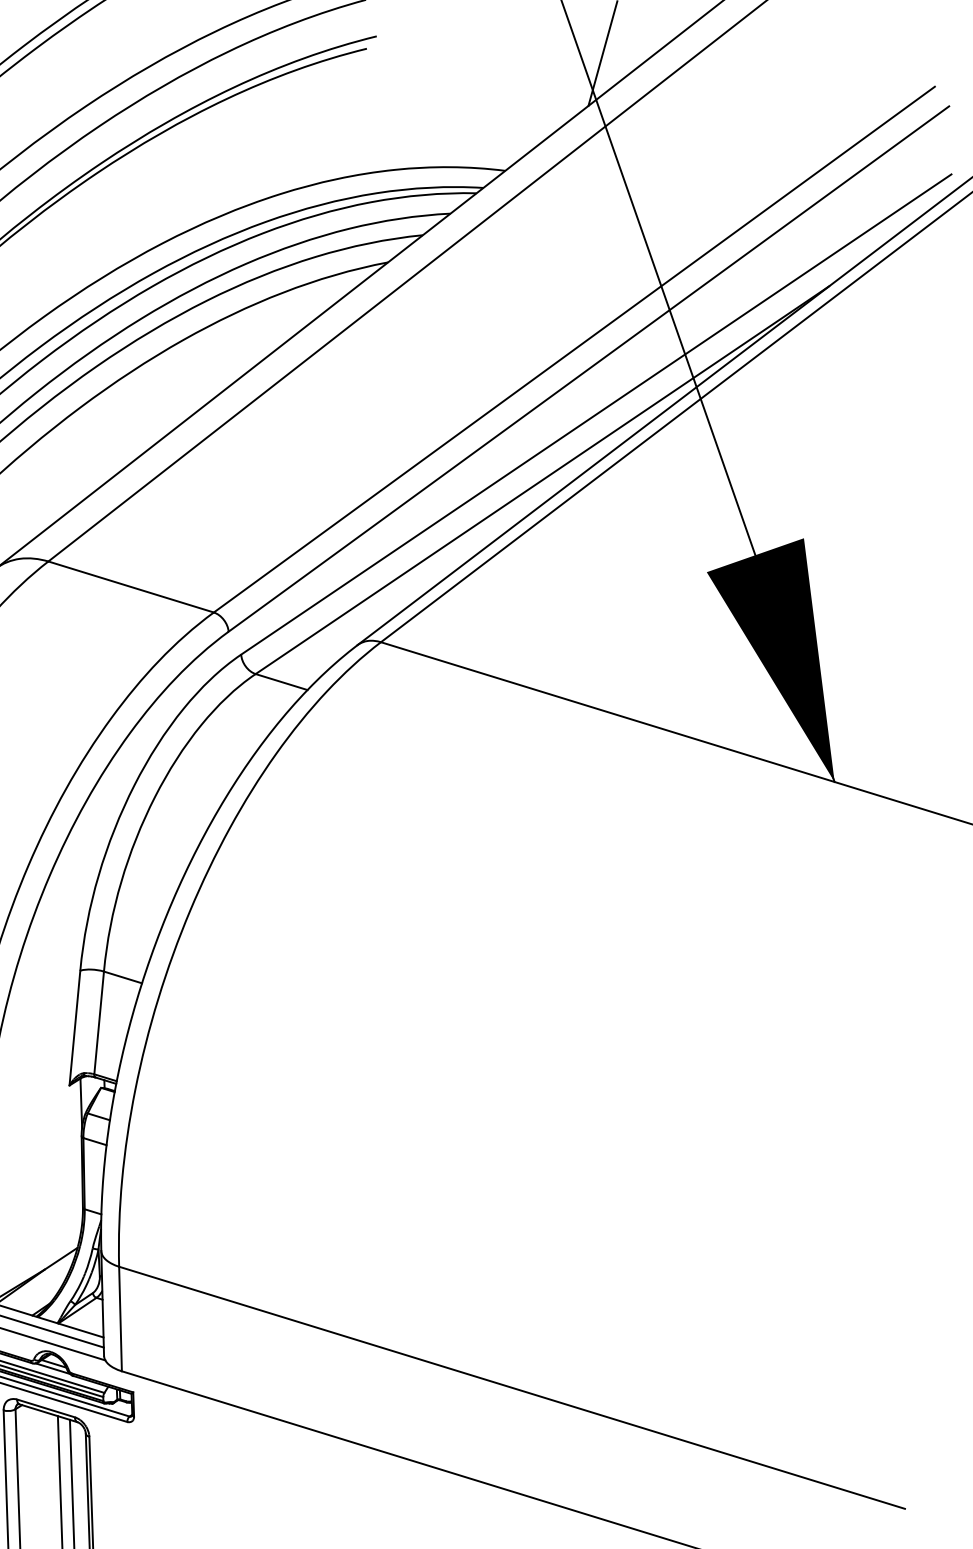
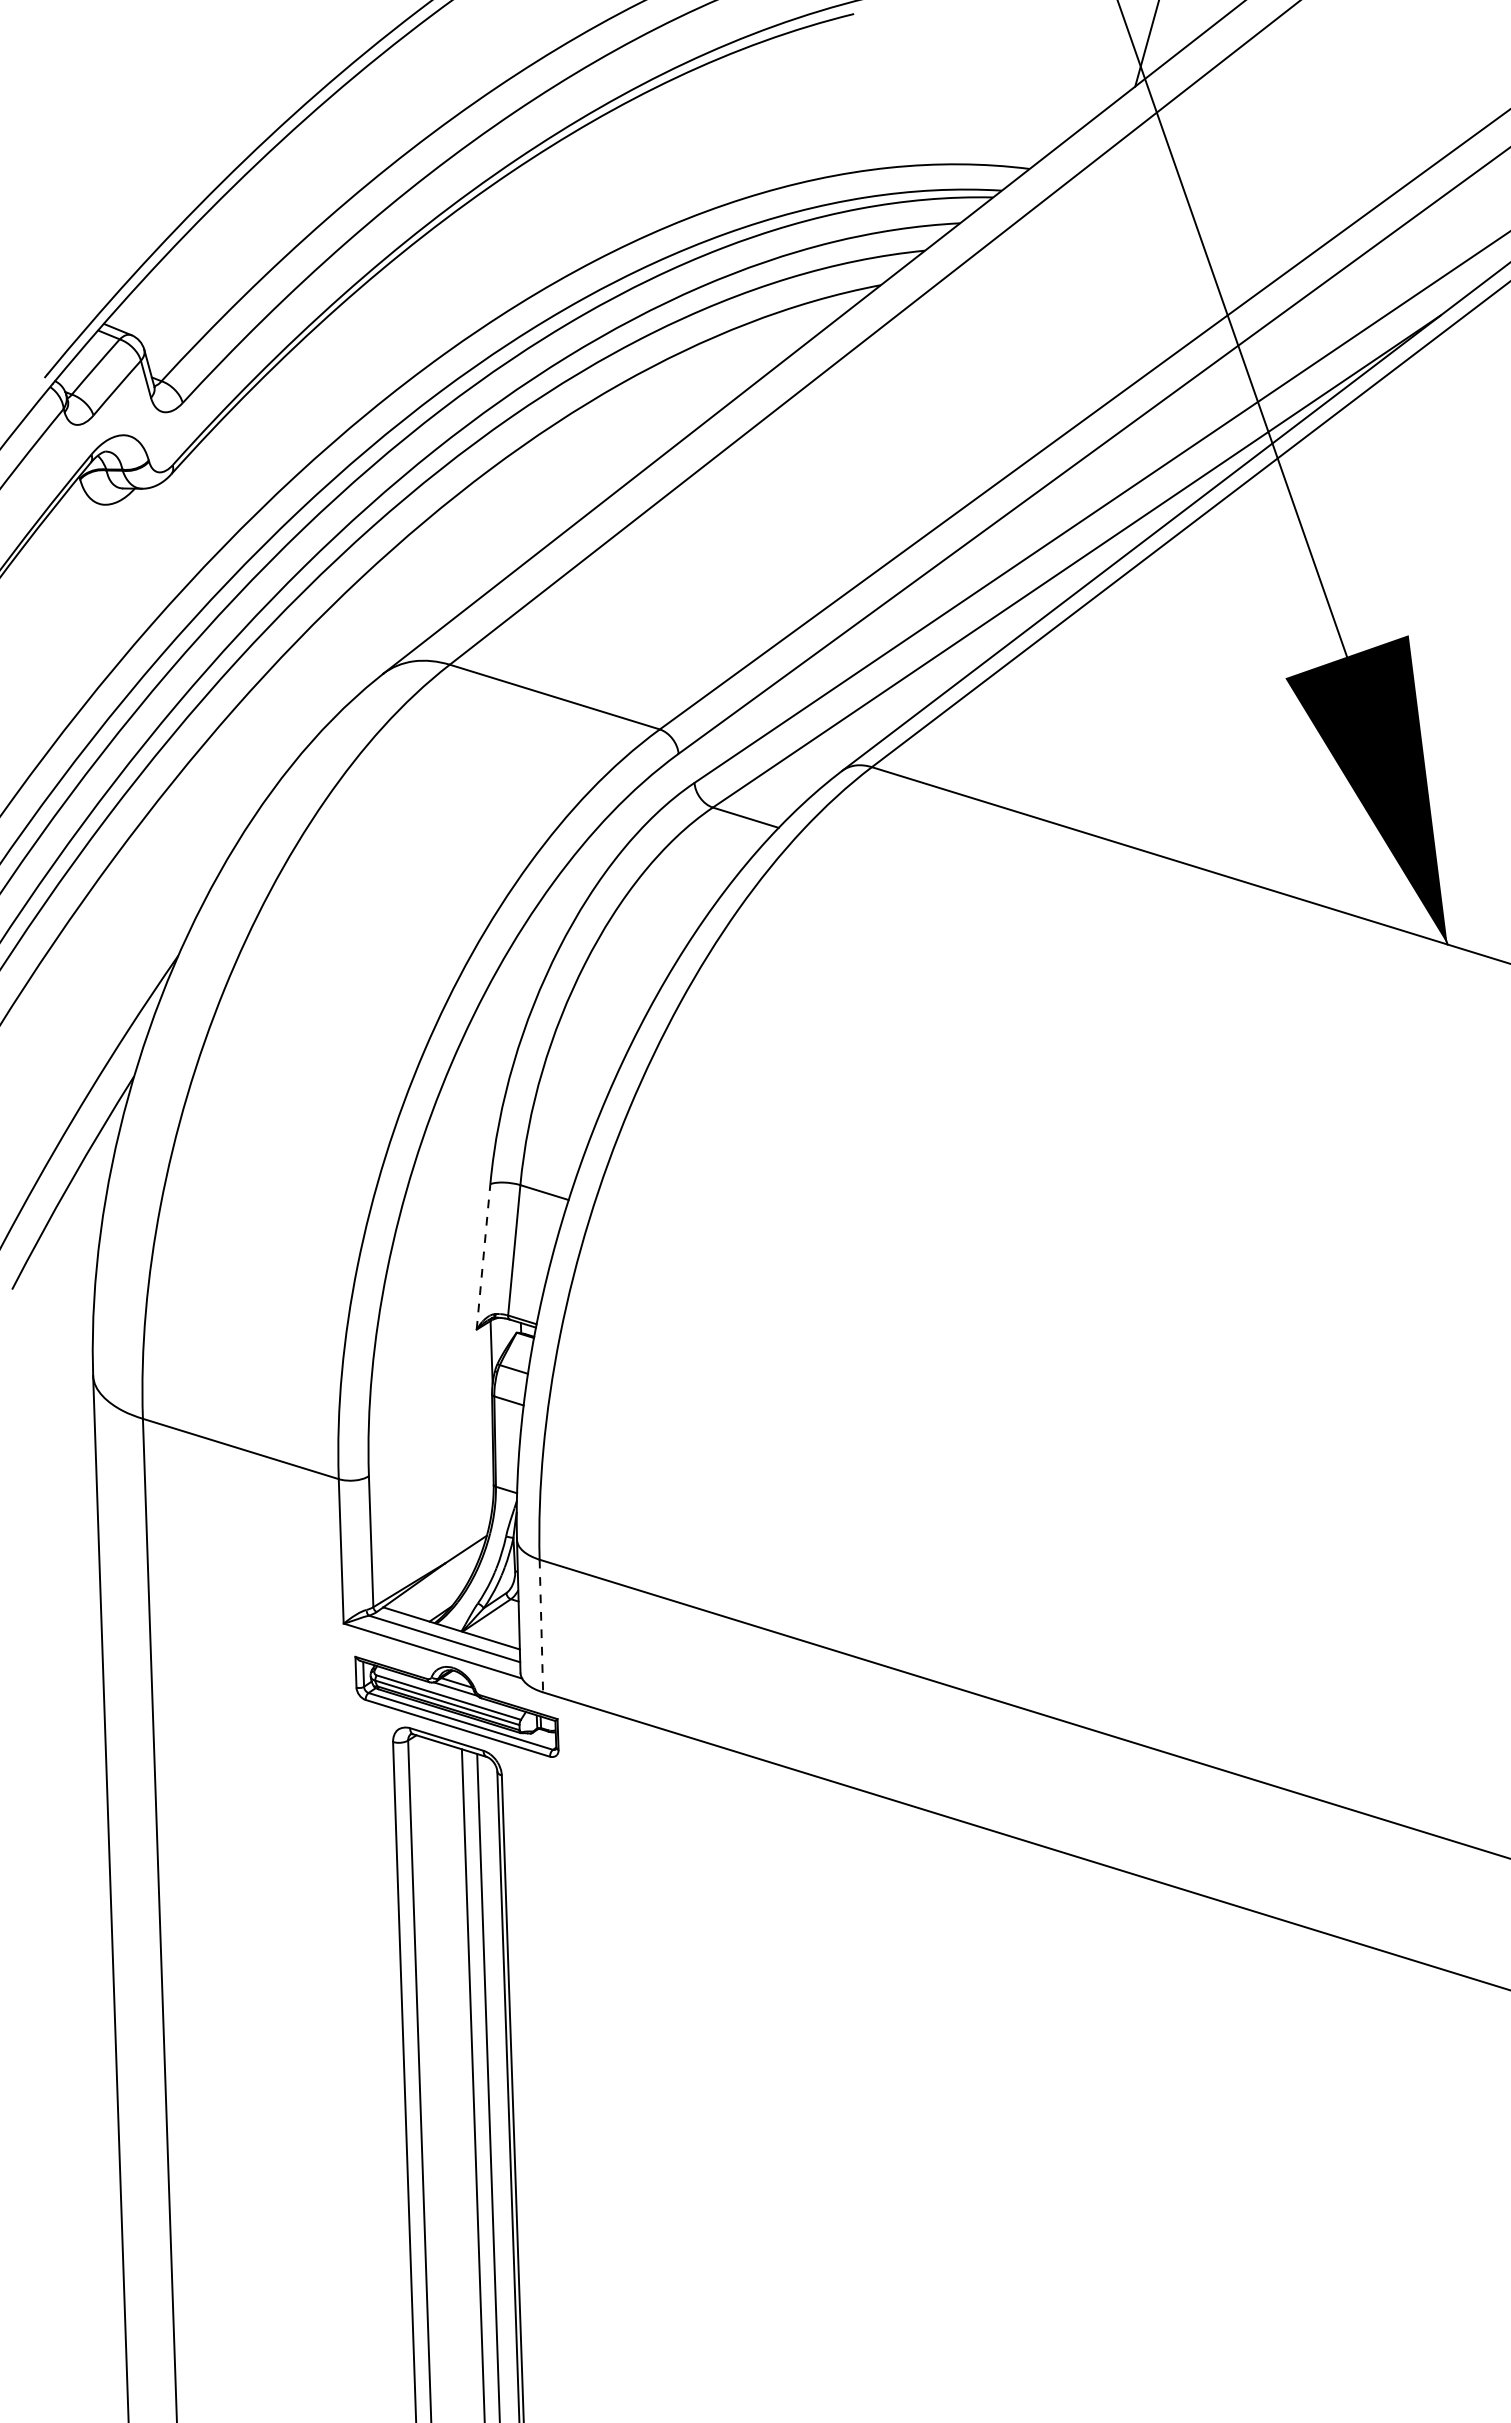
line: (74, 1027) -> (483, 1256), solid -> dashed
line: (120, 1319) -> (541, 1626), solid -> dashed

